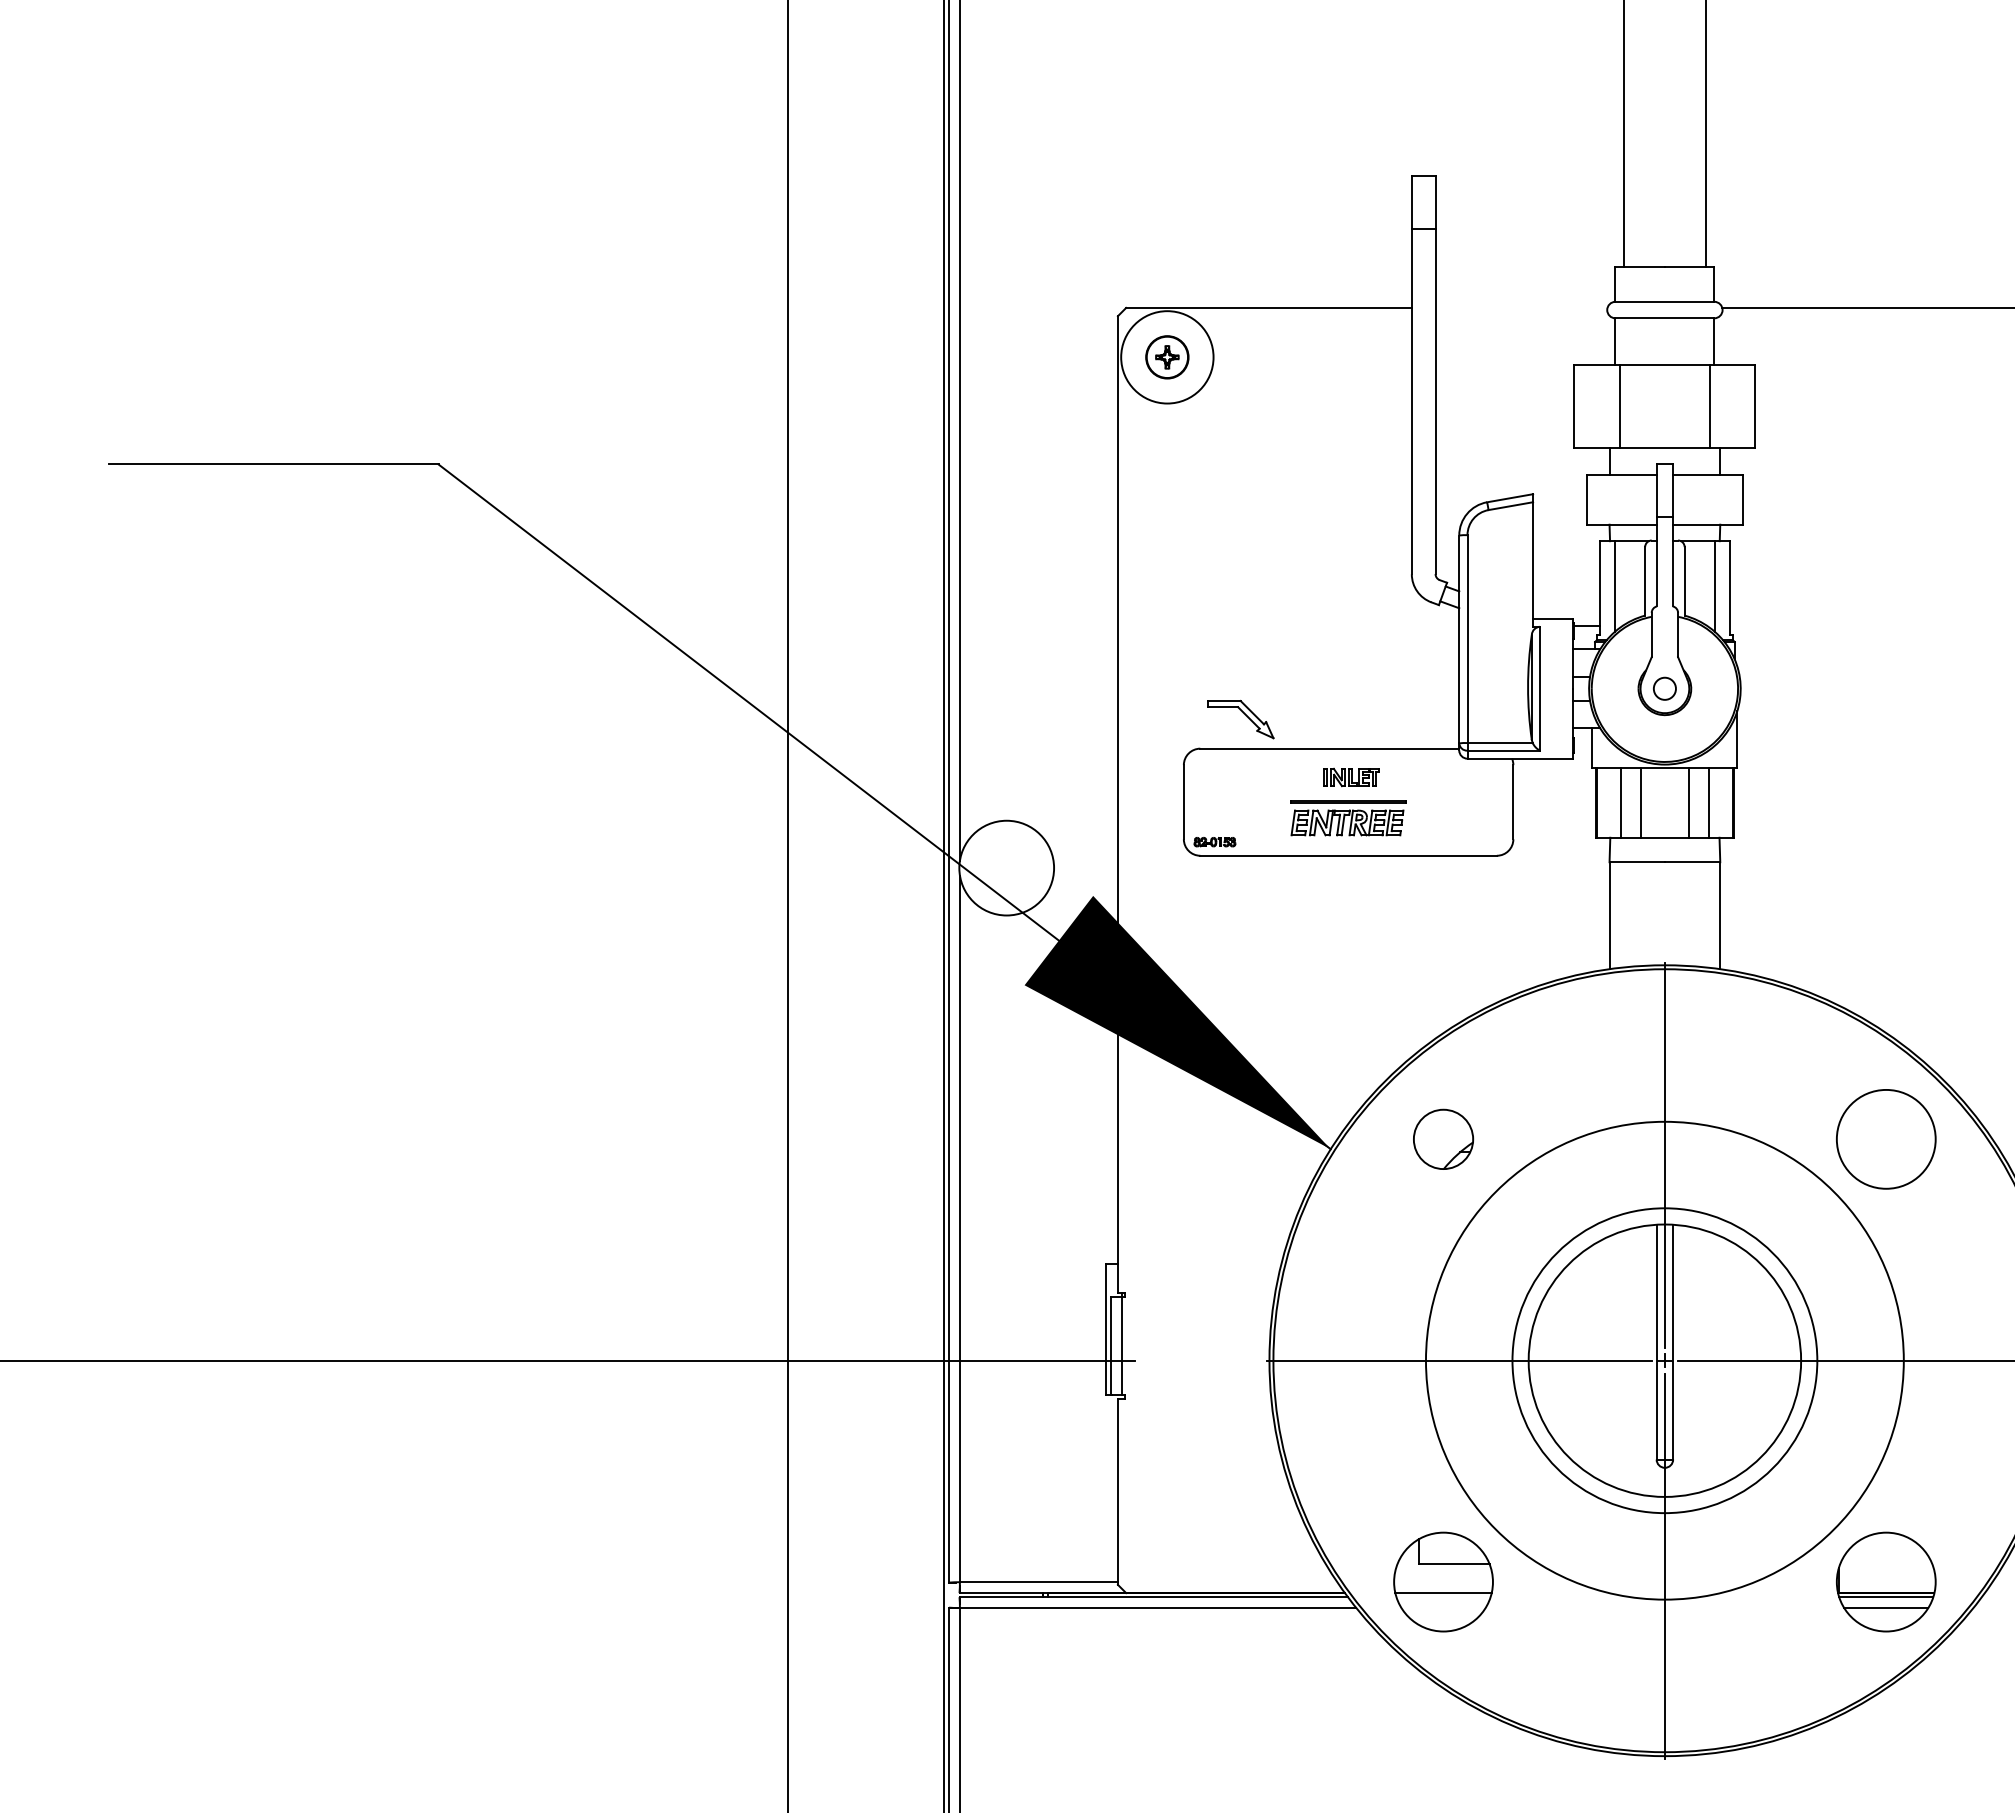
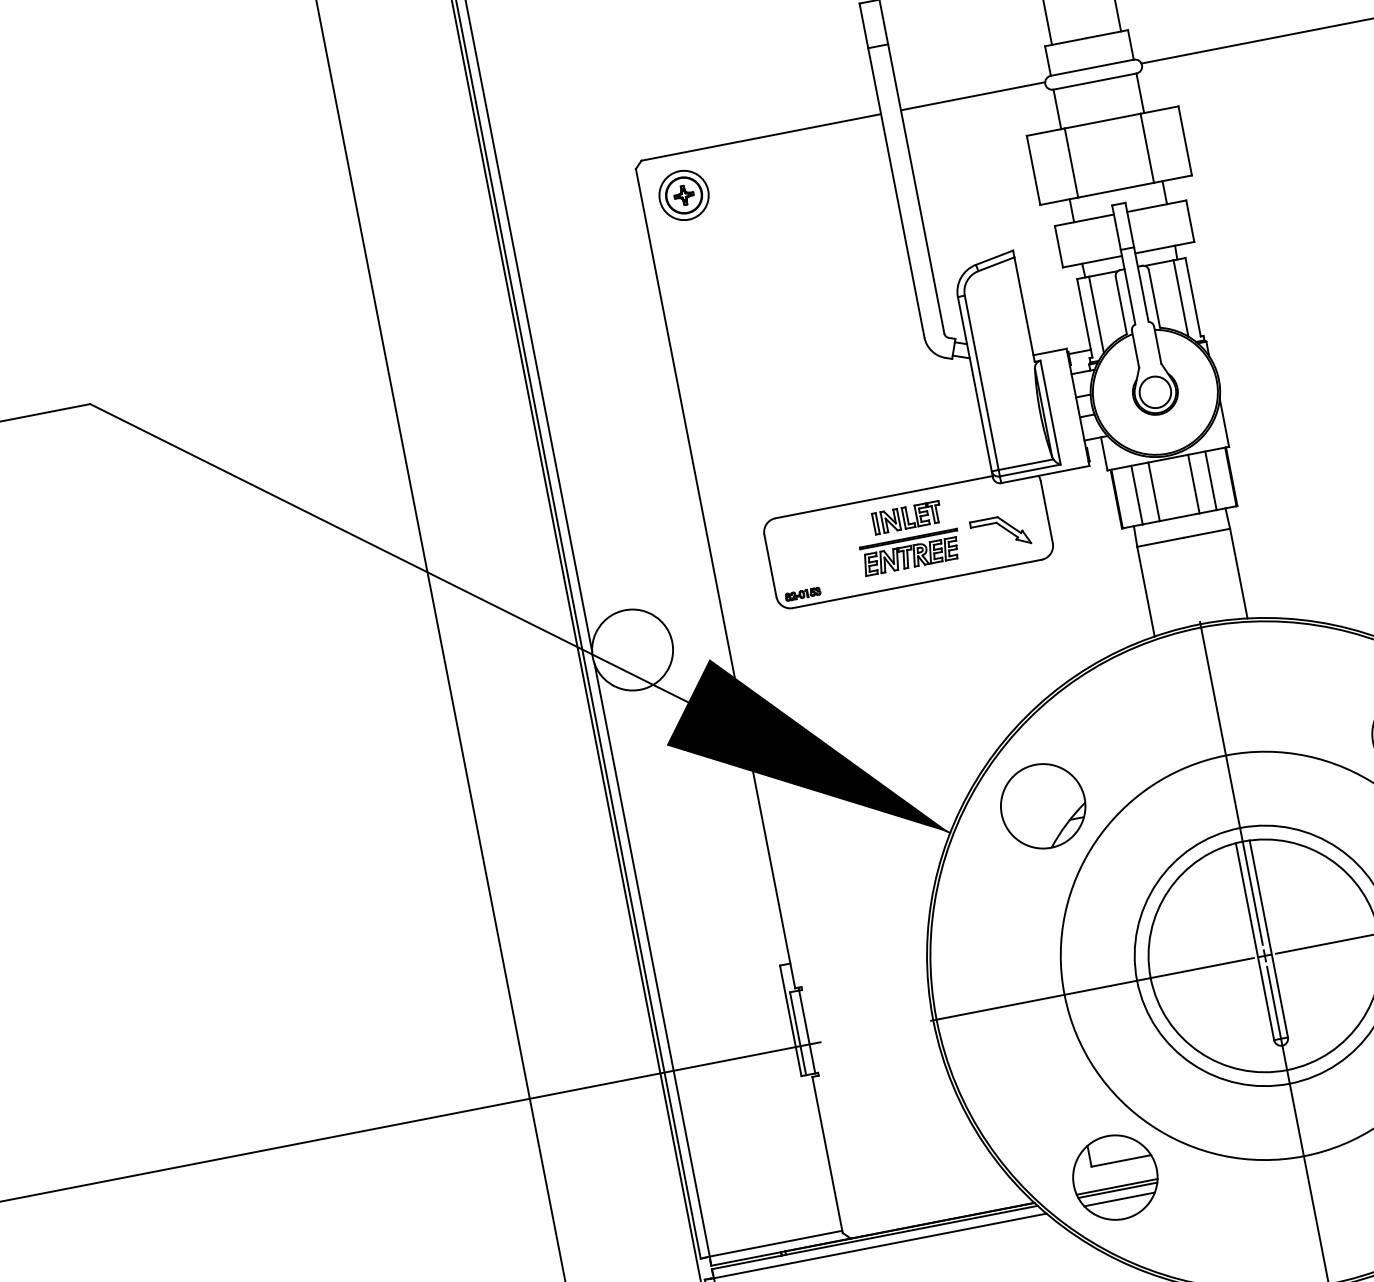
line: (1521, 307) -> (972, 95), added
circle: (1167, 357) -> (684, 195), size x0.62
circle: (1664, 688) -> (1155, 392), size x1.67
part: (1244, 714) -> (1002, 527), moved
part: (1351, 777) -> (907, 517), size x1.43
part: (1443, 1139) -> (1043, 806), size x1.67
line: (1443, 1597) -> (1117, 1190), added
line: (1443, 1608) -> (1119, 1199), added

